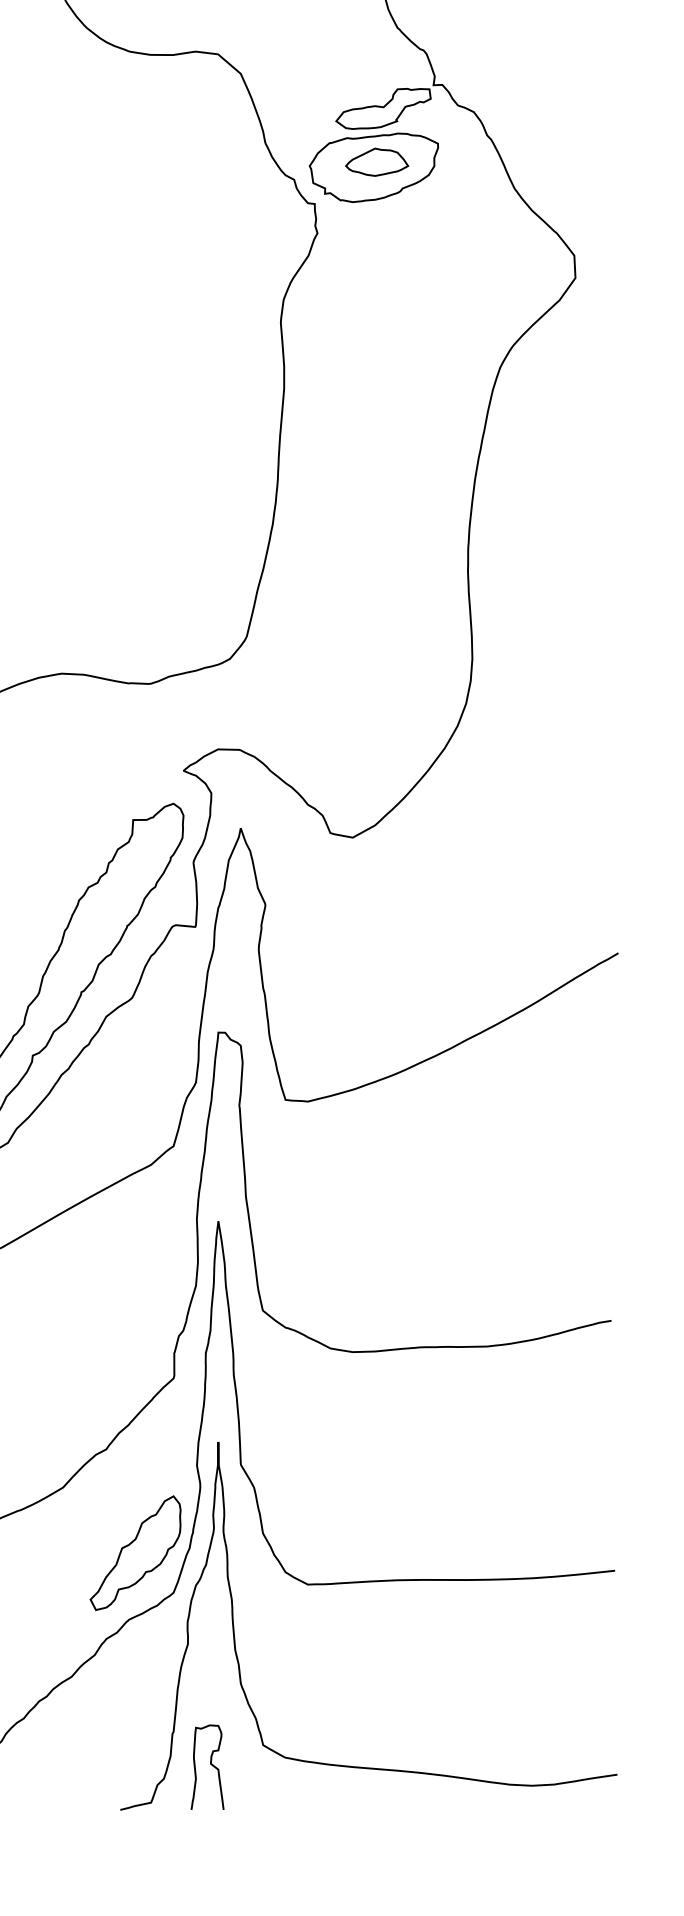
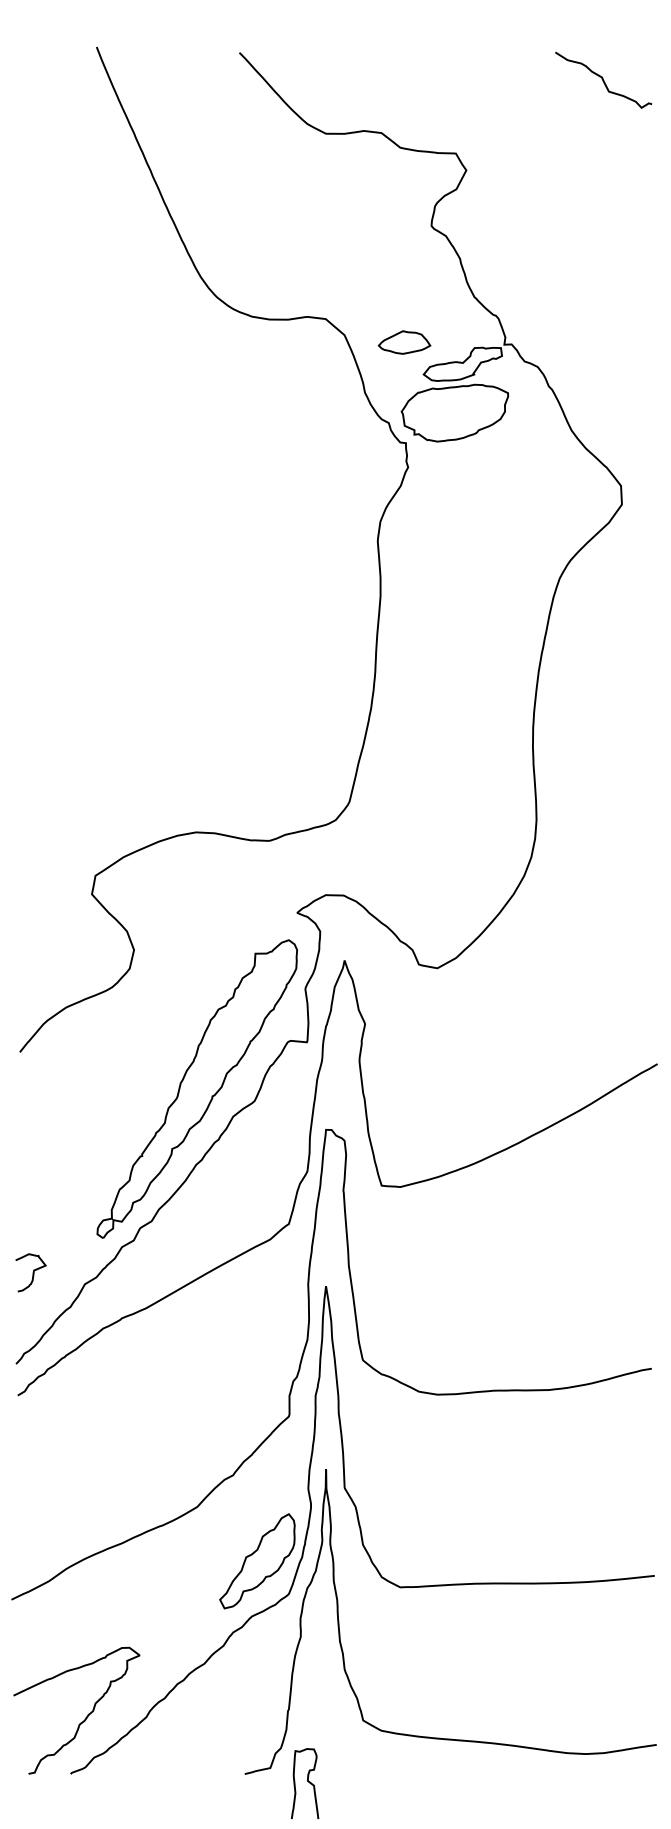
part: (377, 162) -> (404, 342), moved
curve: (210, 1764) -> (307, 1781), moved

